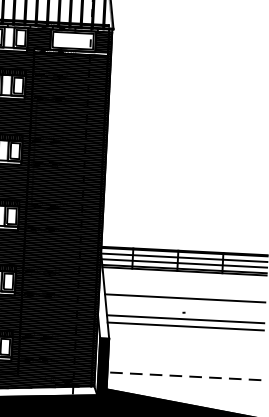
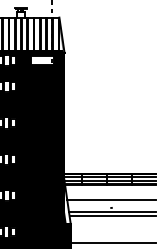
line: (184, 376) -> (113, 243), dashed -> solid

